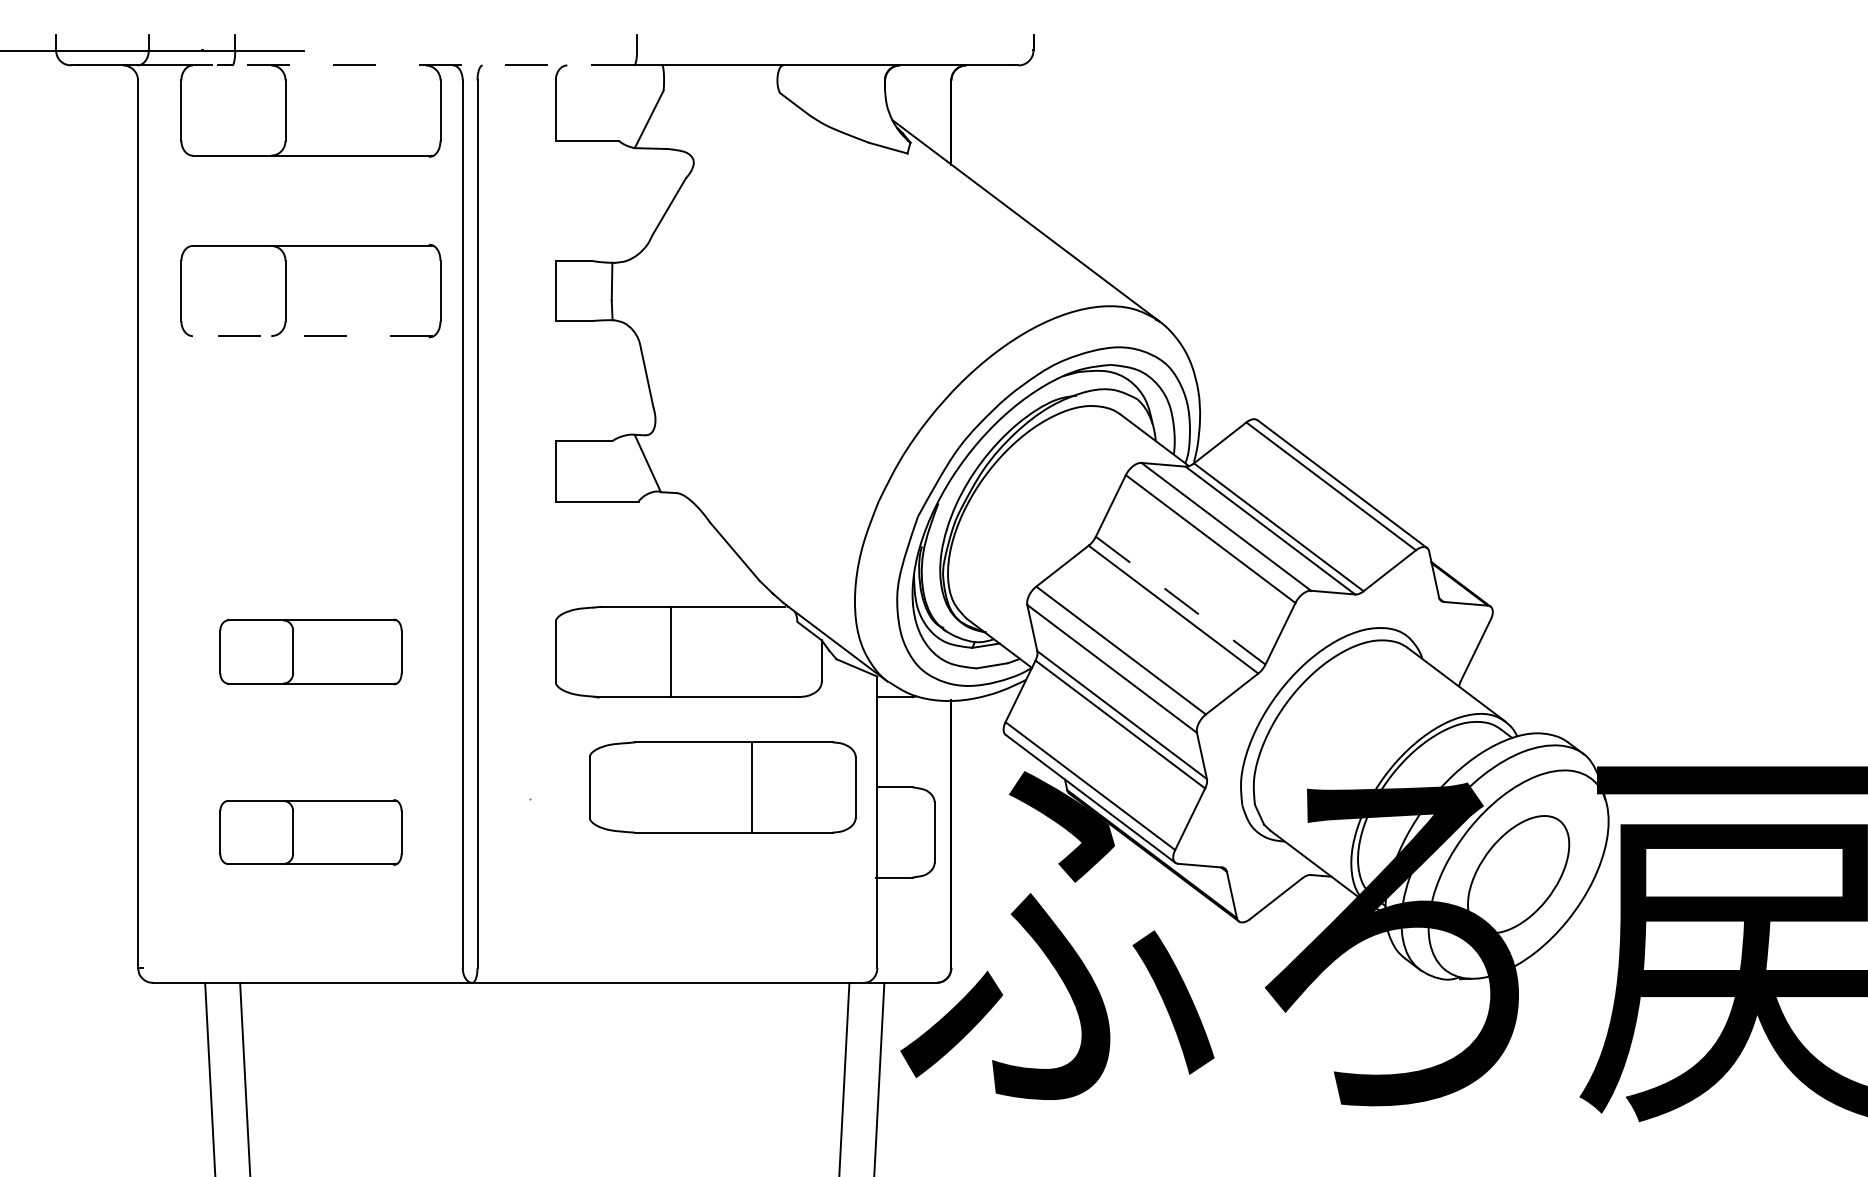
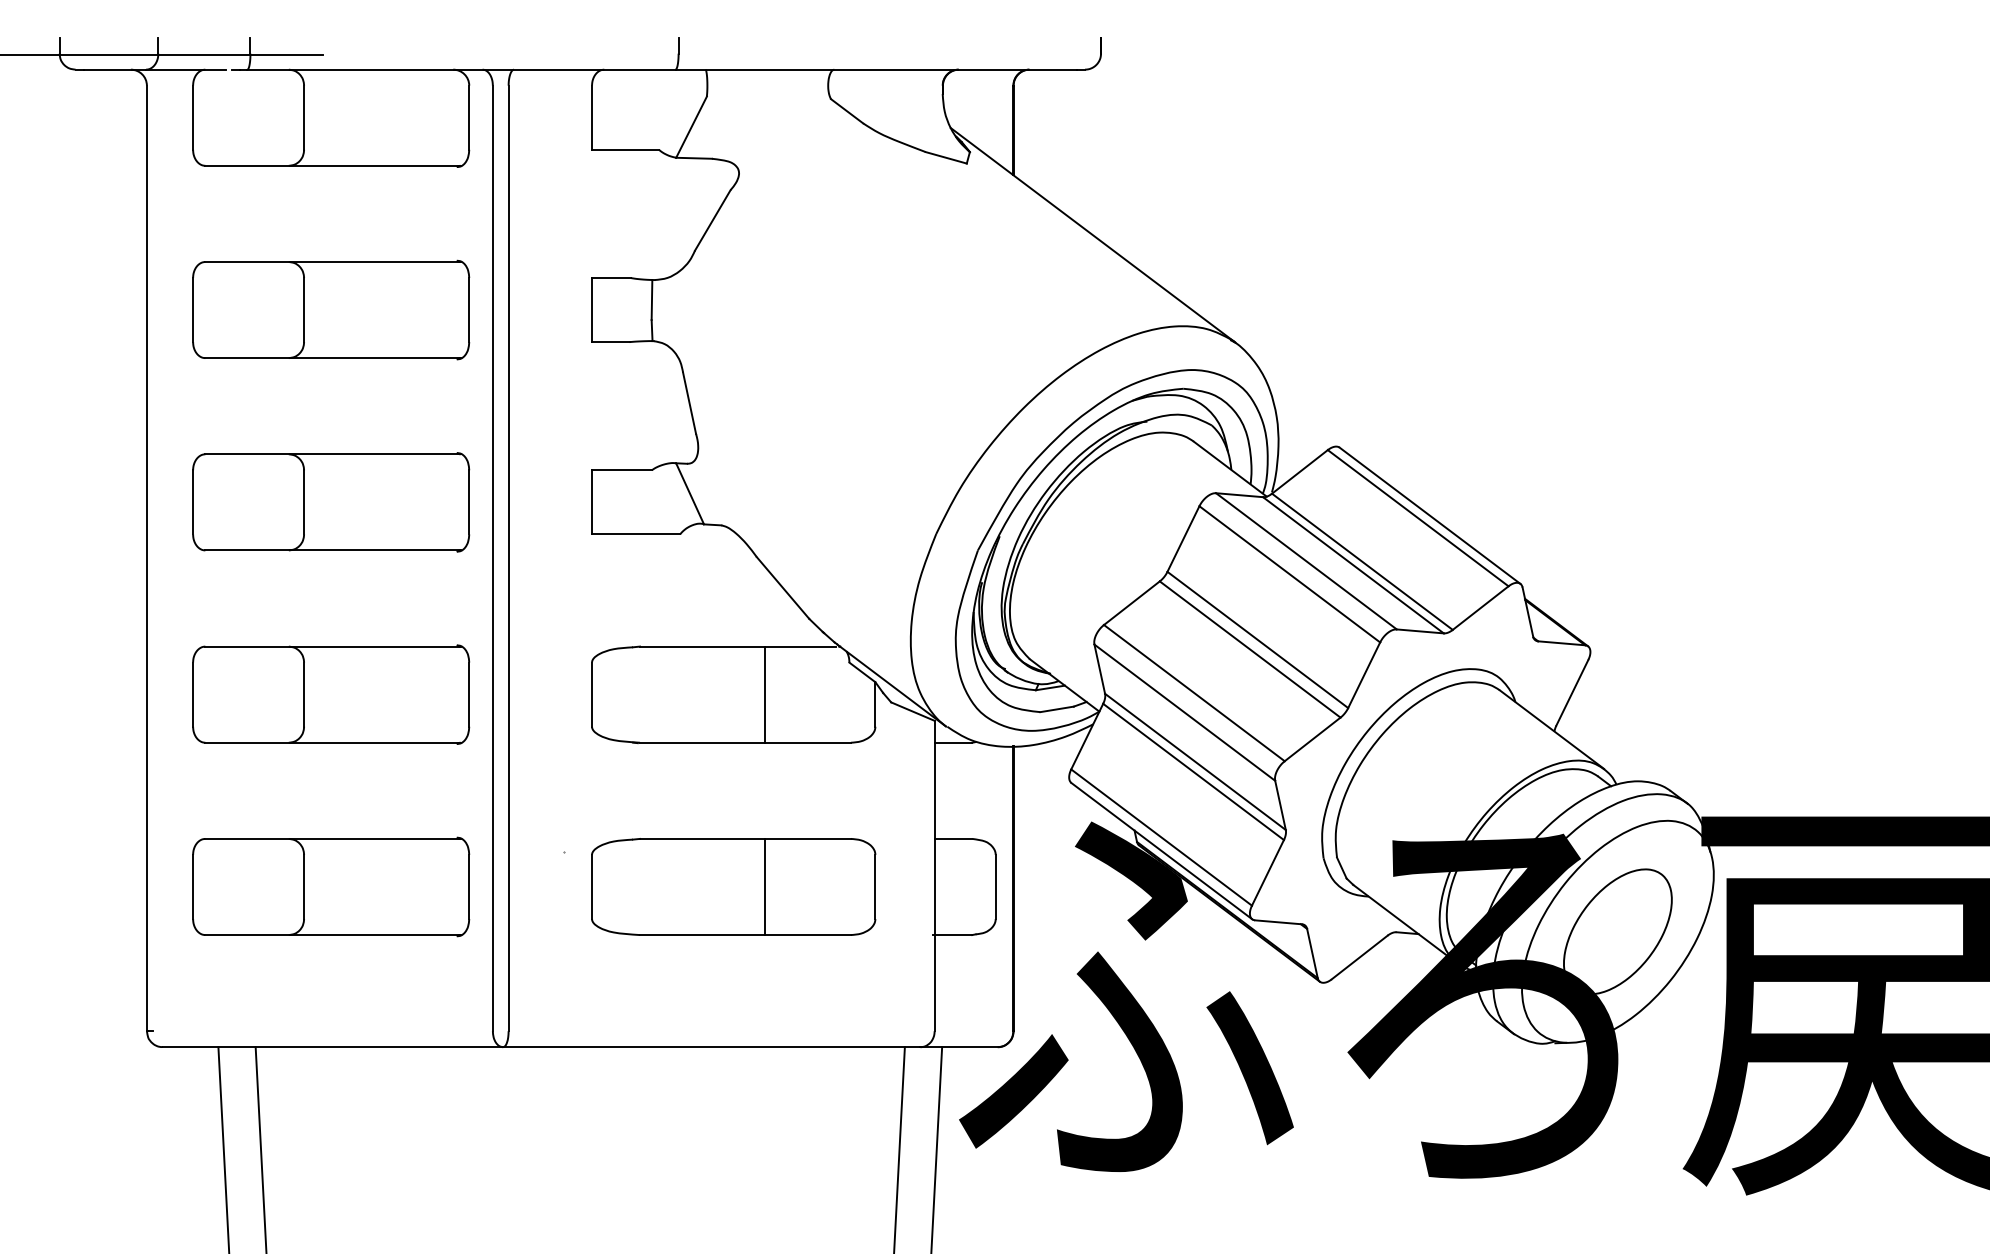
line: (433, 65) -> (461, 69), dashed -> solid
line: (312, 336) -> (332, 358), dashed -> solid
part: (310, 471) -> (330, 502), added
line: (1181, 600) -> (1258, 639), dashed -> solid
part: (310, 651) -> (330, 694), size x1.43
line: (671, 651) -> (765, 694), moved
part: (722, 787) -> (733, 886), moved
part: (310, 832) -> (330, 886), size x1.43

